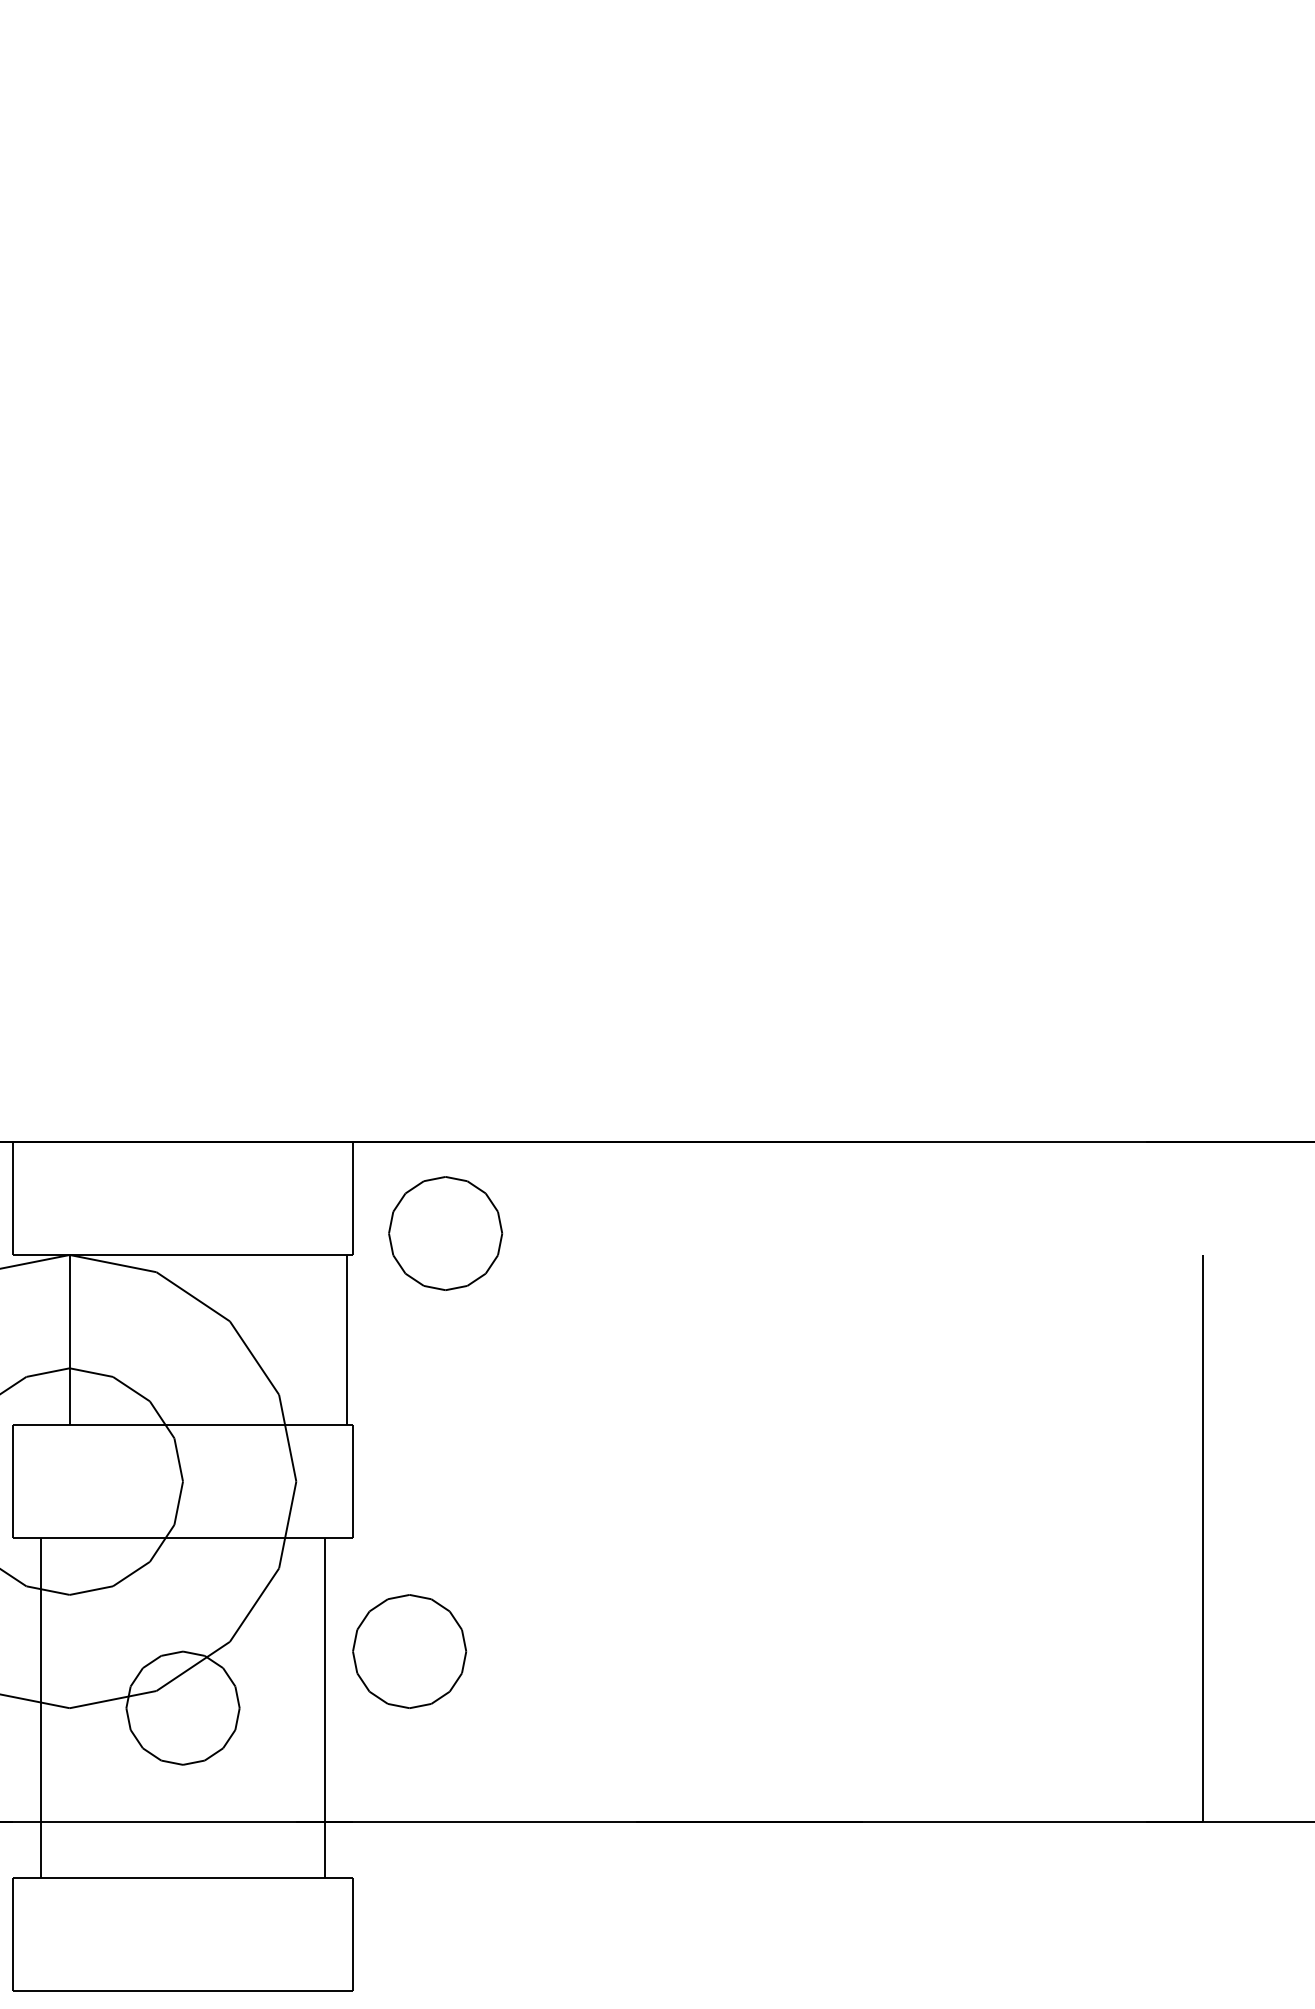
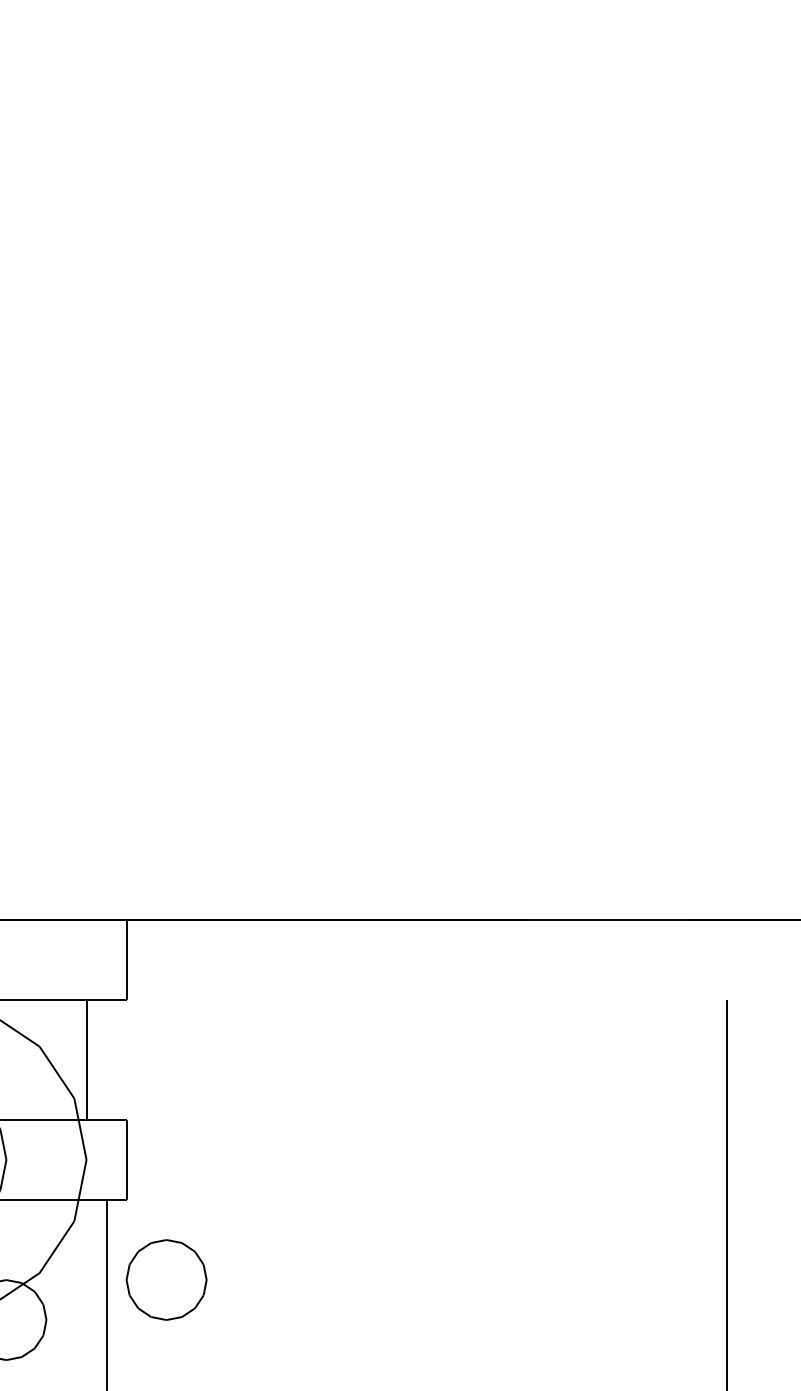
part: (445, 1233) -> (191, 984), removed
line: (347, 1339) -> (86, 1059), moved

